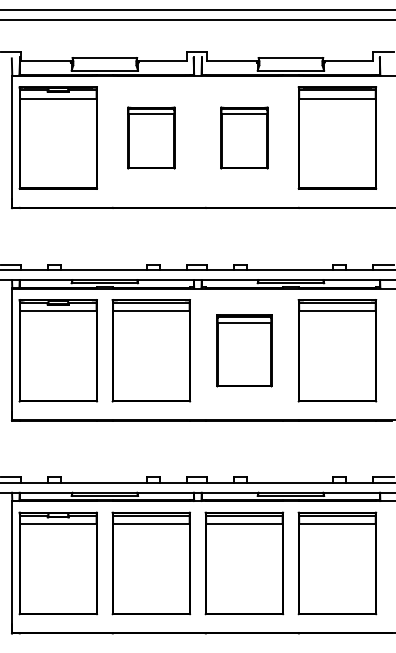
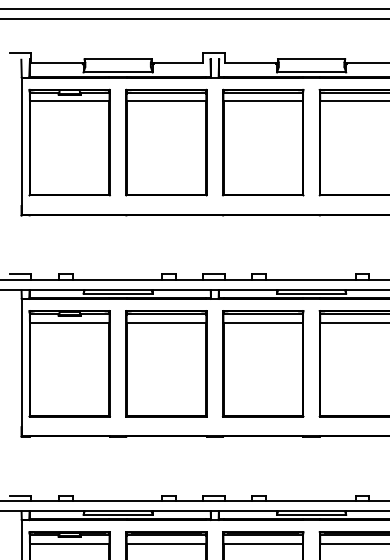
part: (151, 137) -> (166, 142), size x1.67
part: (244, 137) -> (263, 142), size x1.67
part: (244, 350) -> (263, 363), size x1.43

